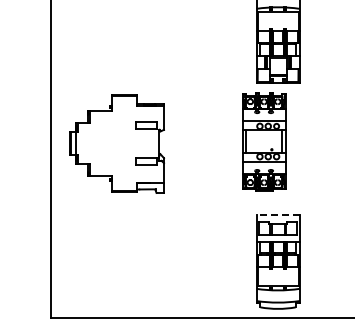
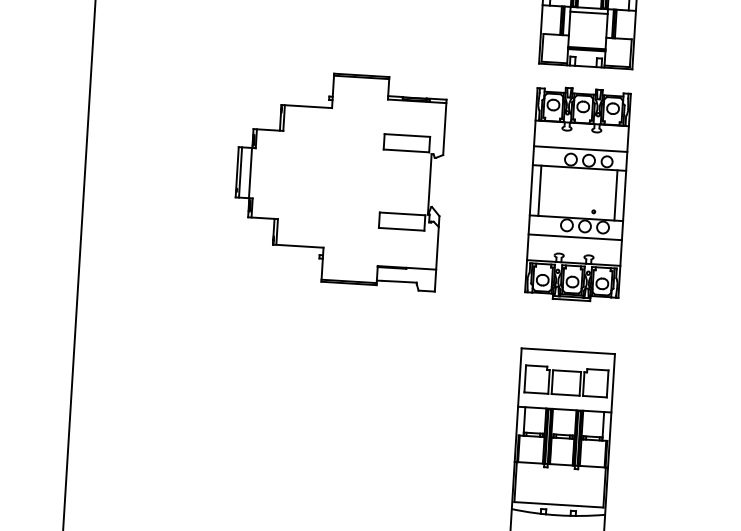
part: (264, 141) -> (578, 192), moved
part: (116, 143) -> (338, 178), moved
line: (278, 214) -> (569, 351), dashed -> solid

